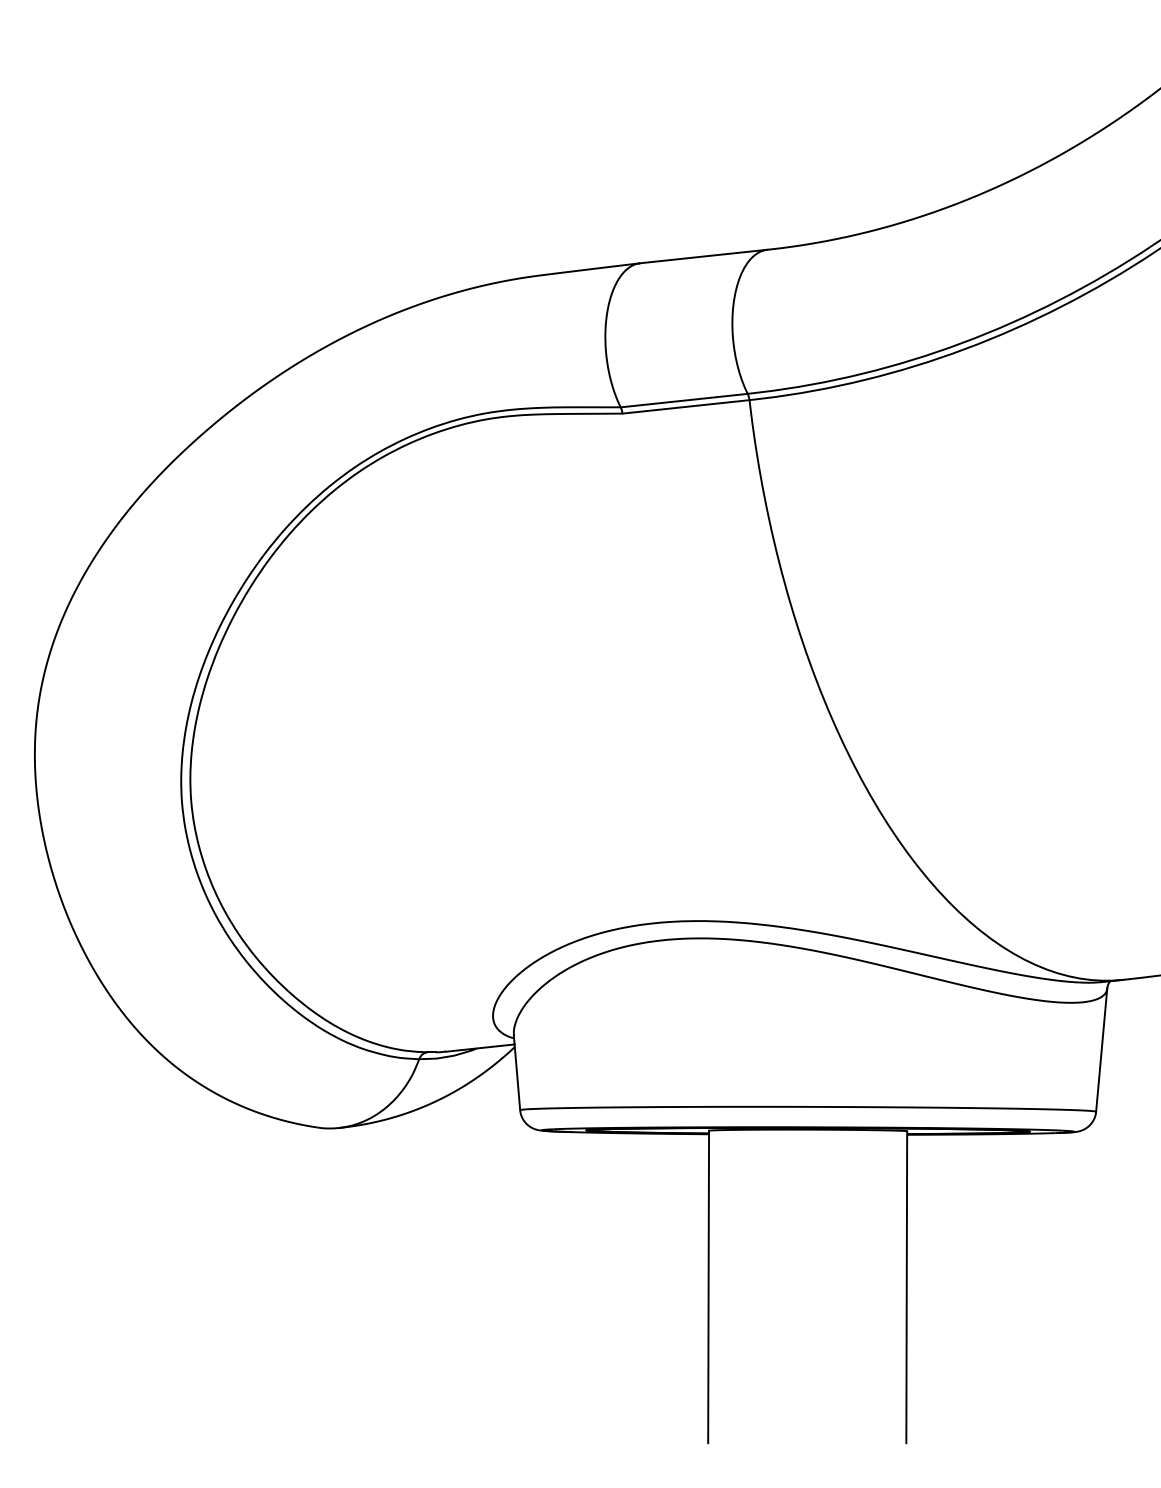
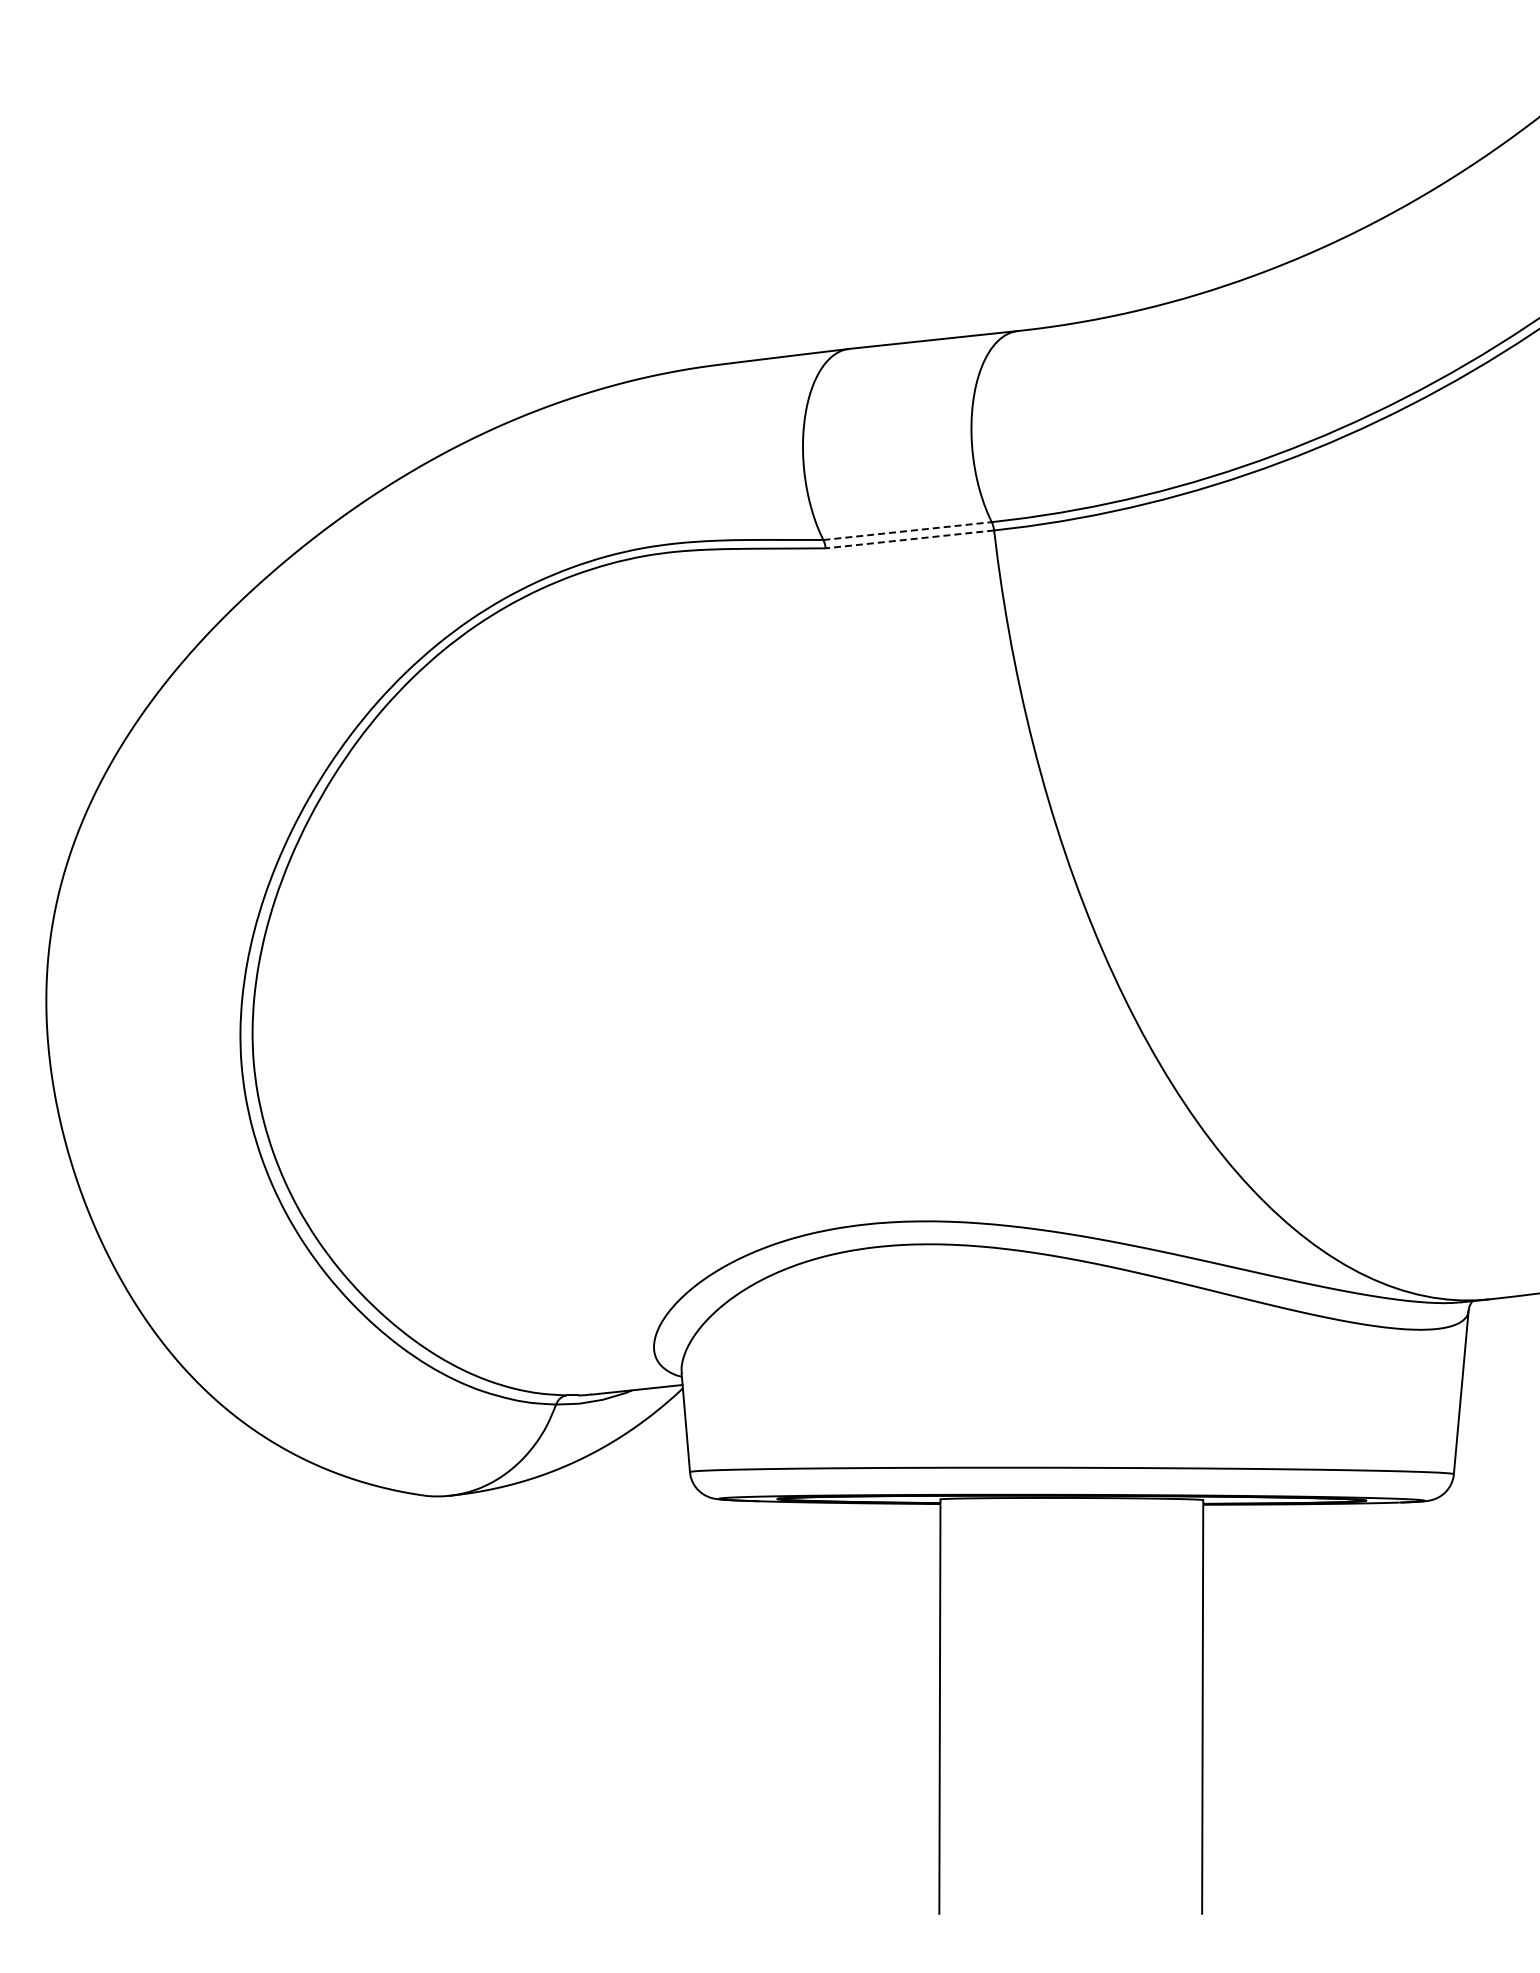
line: (684, 400) -> (907, 531), solid -> dashed
line: (685, 406) -> (909, 539), solid -> dashed

